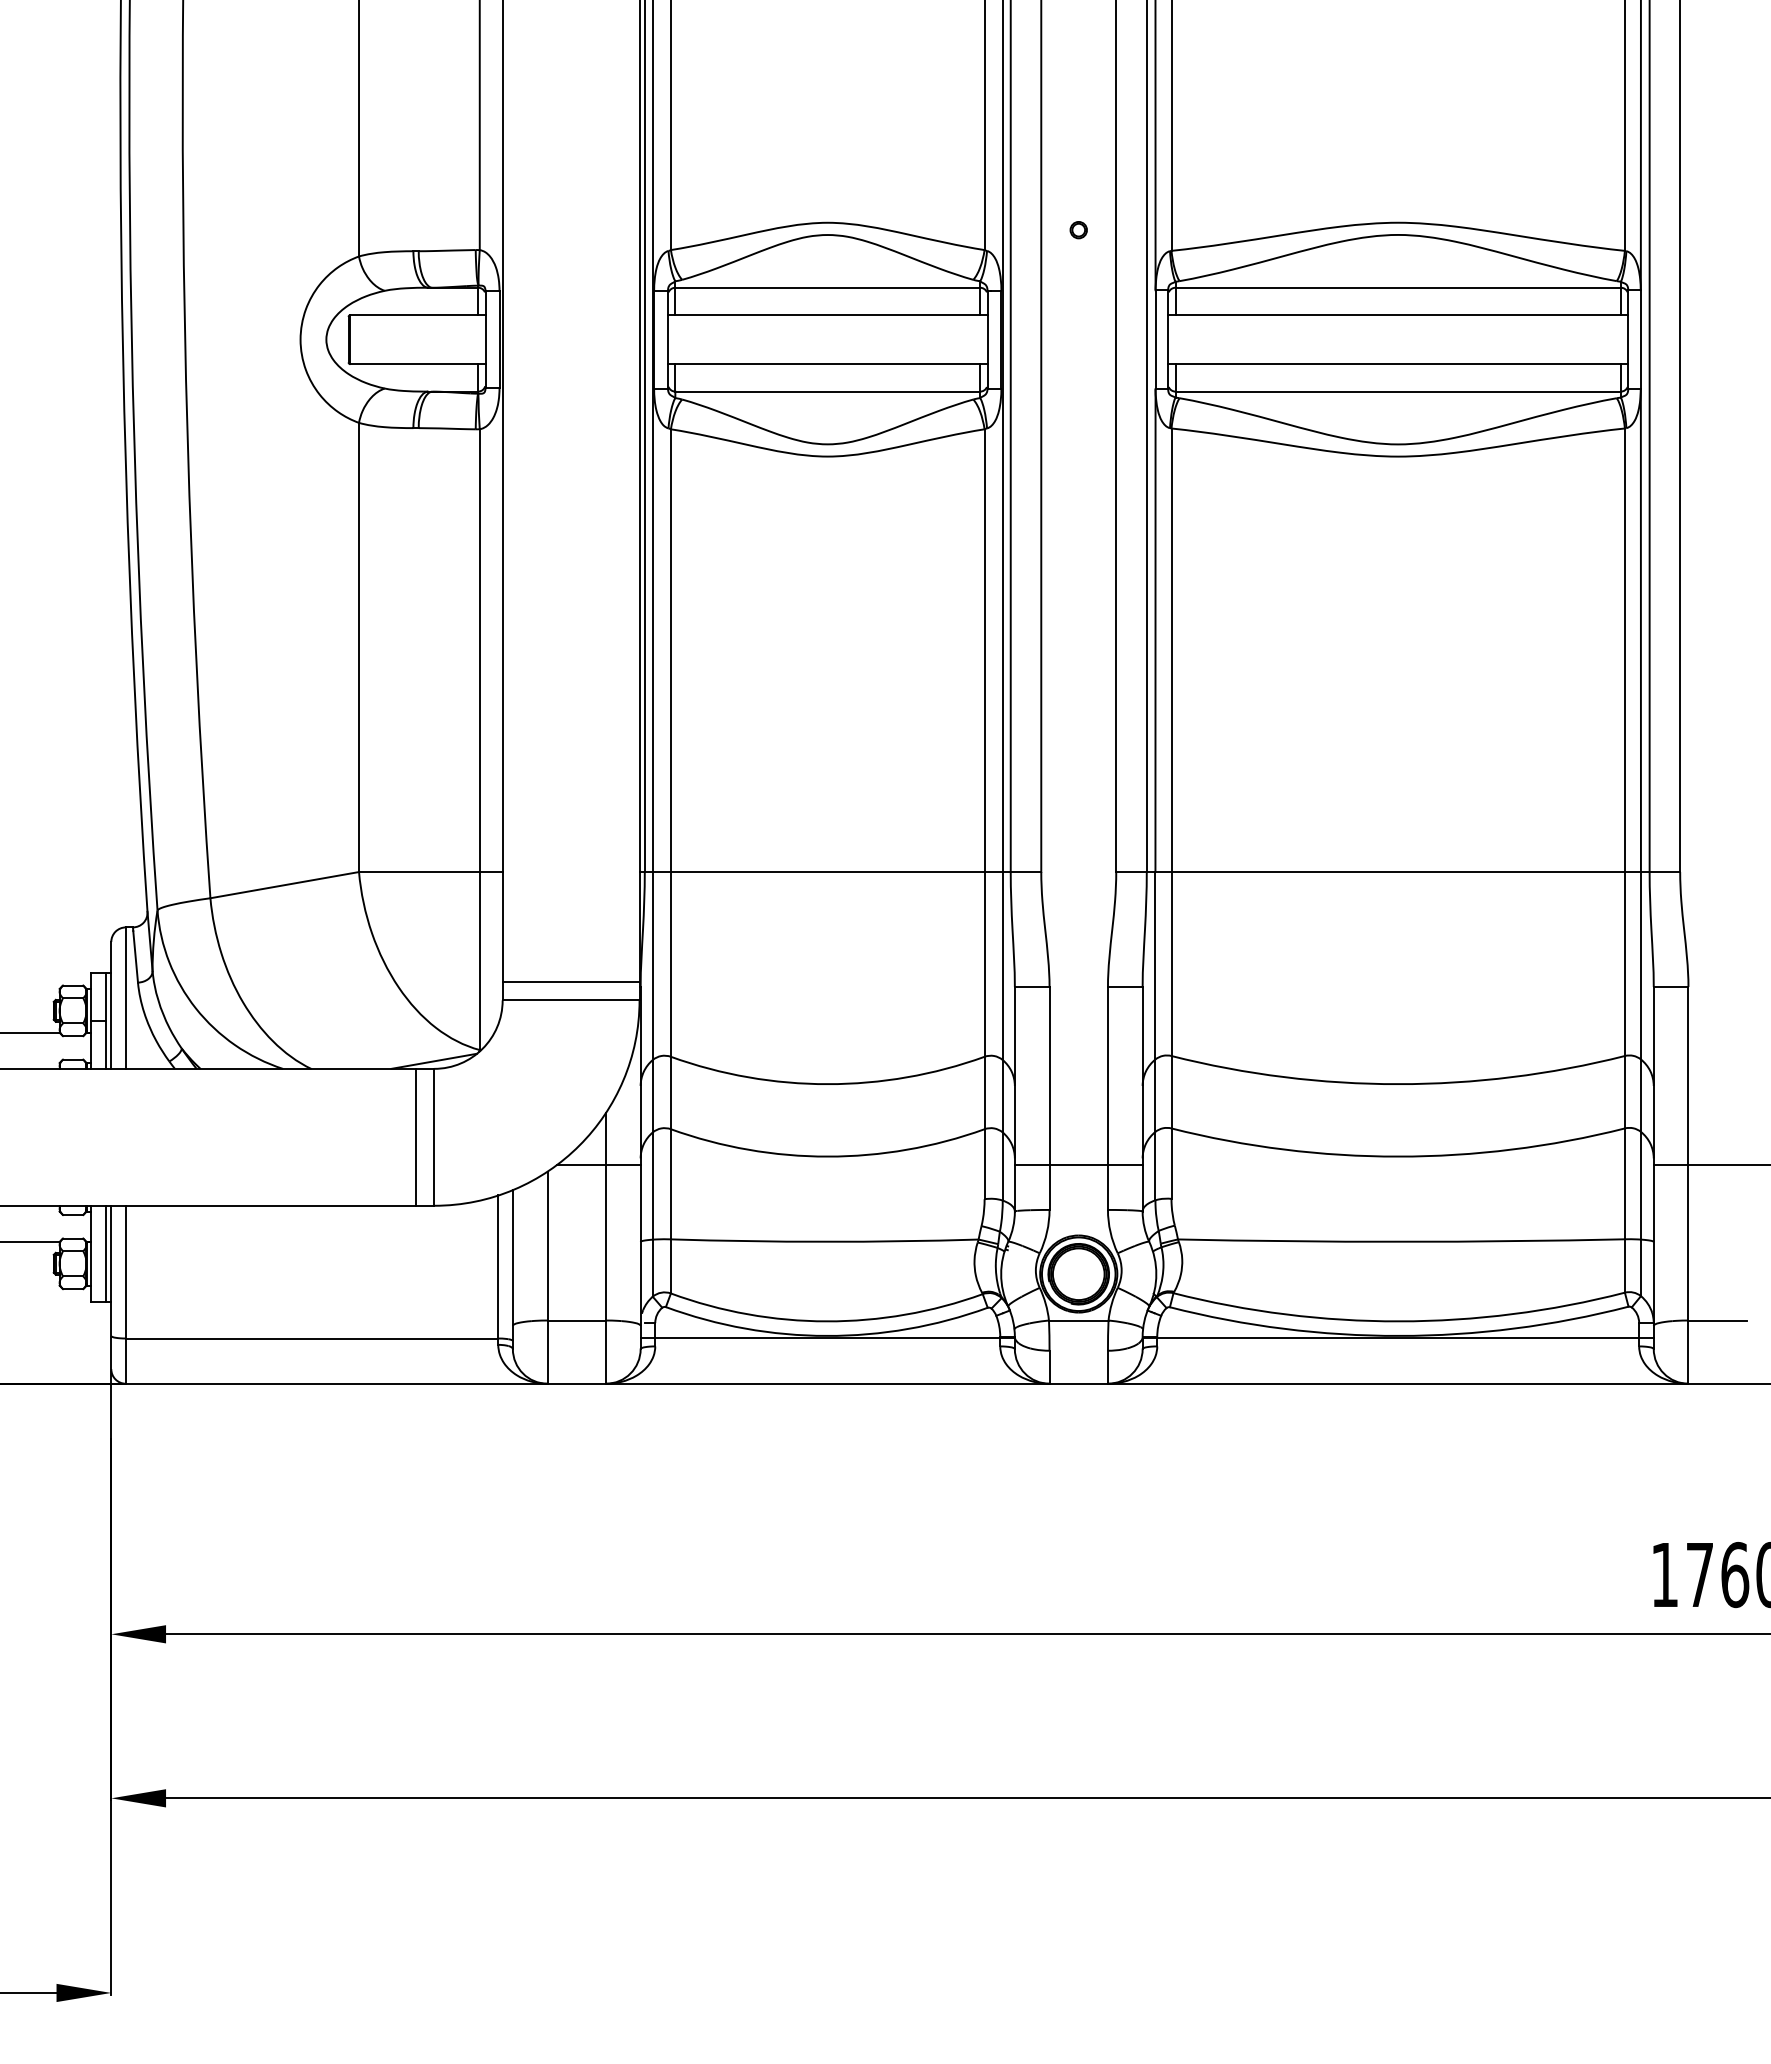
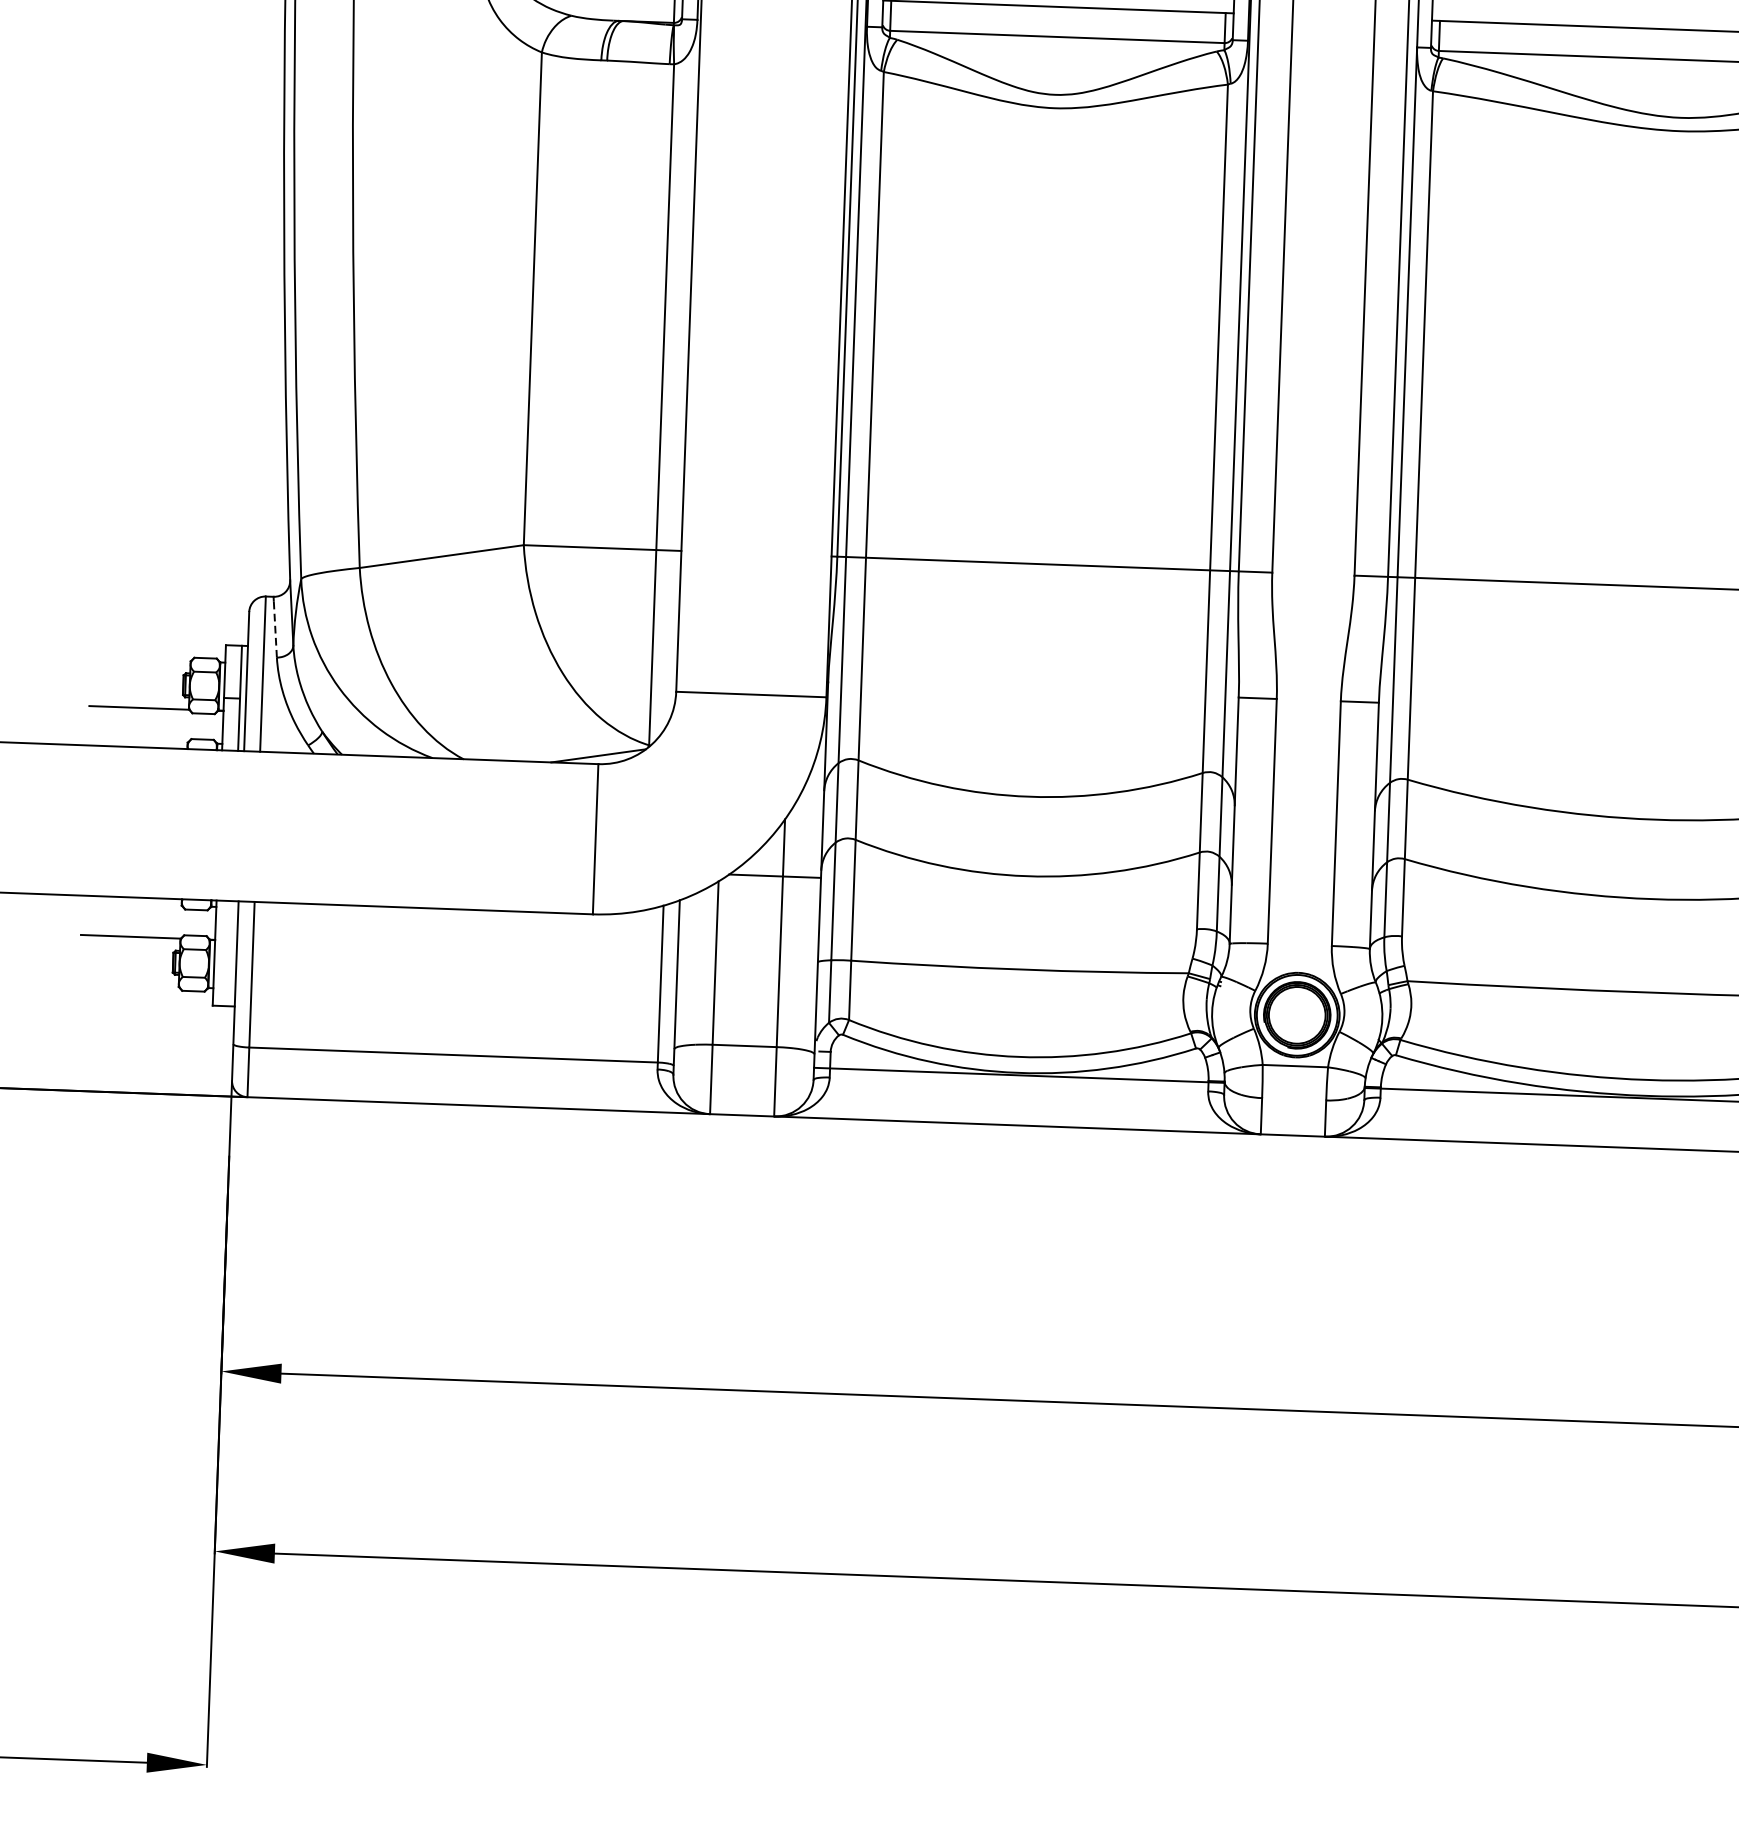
line: (135, 956) -> (275, 628), solid -> dashed
line: (570, 982) -> (751, 674), removed
line: (415, 1136) -> (575, 837), removed
line: (1078, 1165) -> (1301, 896), removed
line: (105, 1253) -> (230, 953), removed

